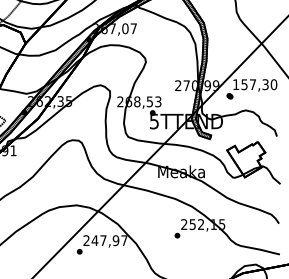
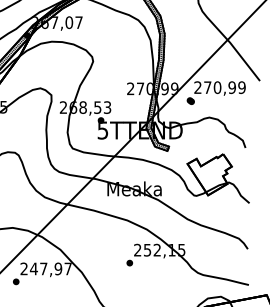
text: (255, 84) -> (220, 87), 157,30 -> 270,99

